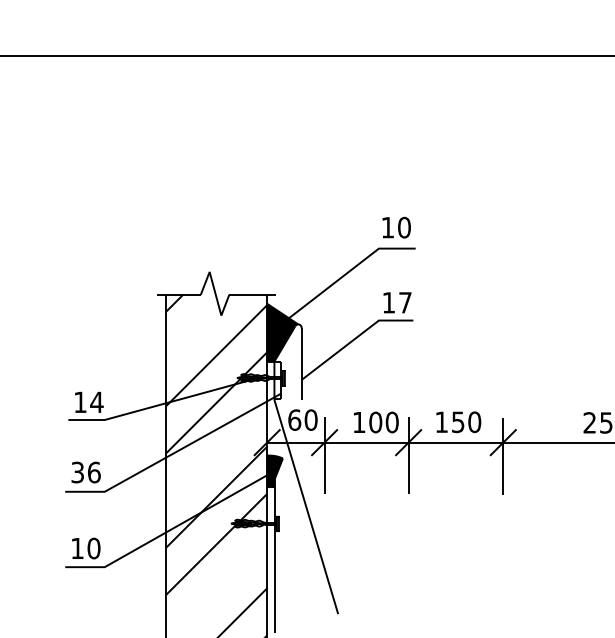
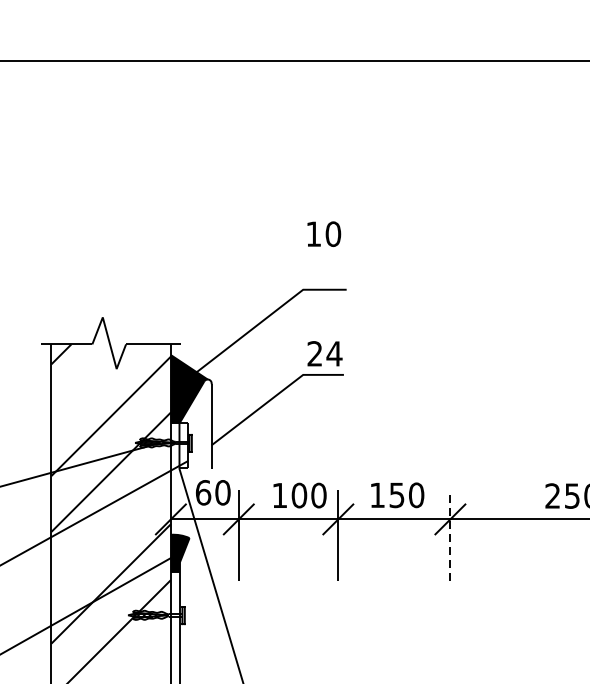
text: (396, 227) -> (323, 233), moved
text: (397, 302) -> (325, 353), 17 -> 24
line: (503, 455) -> (450, 534), solid -> dashed

